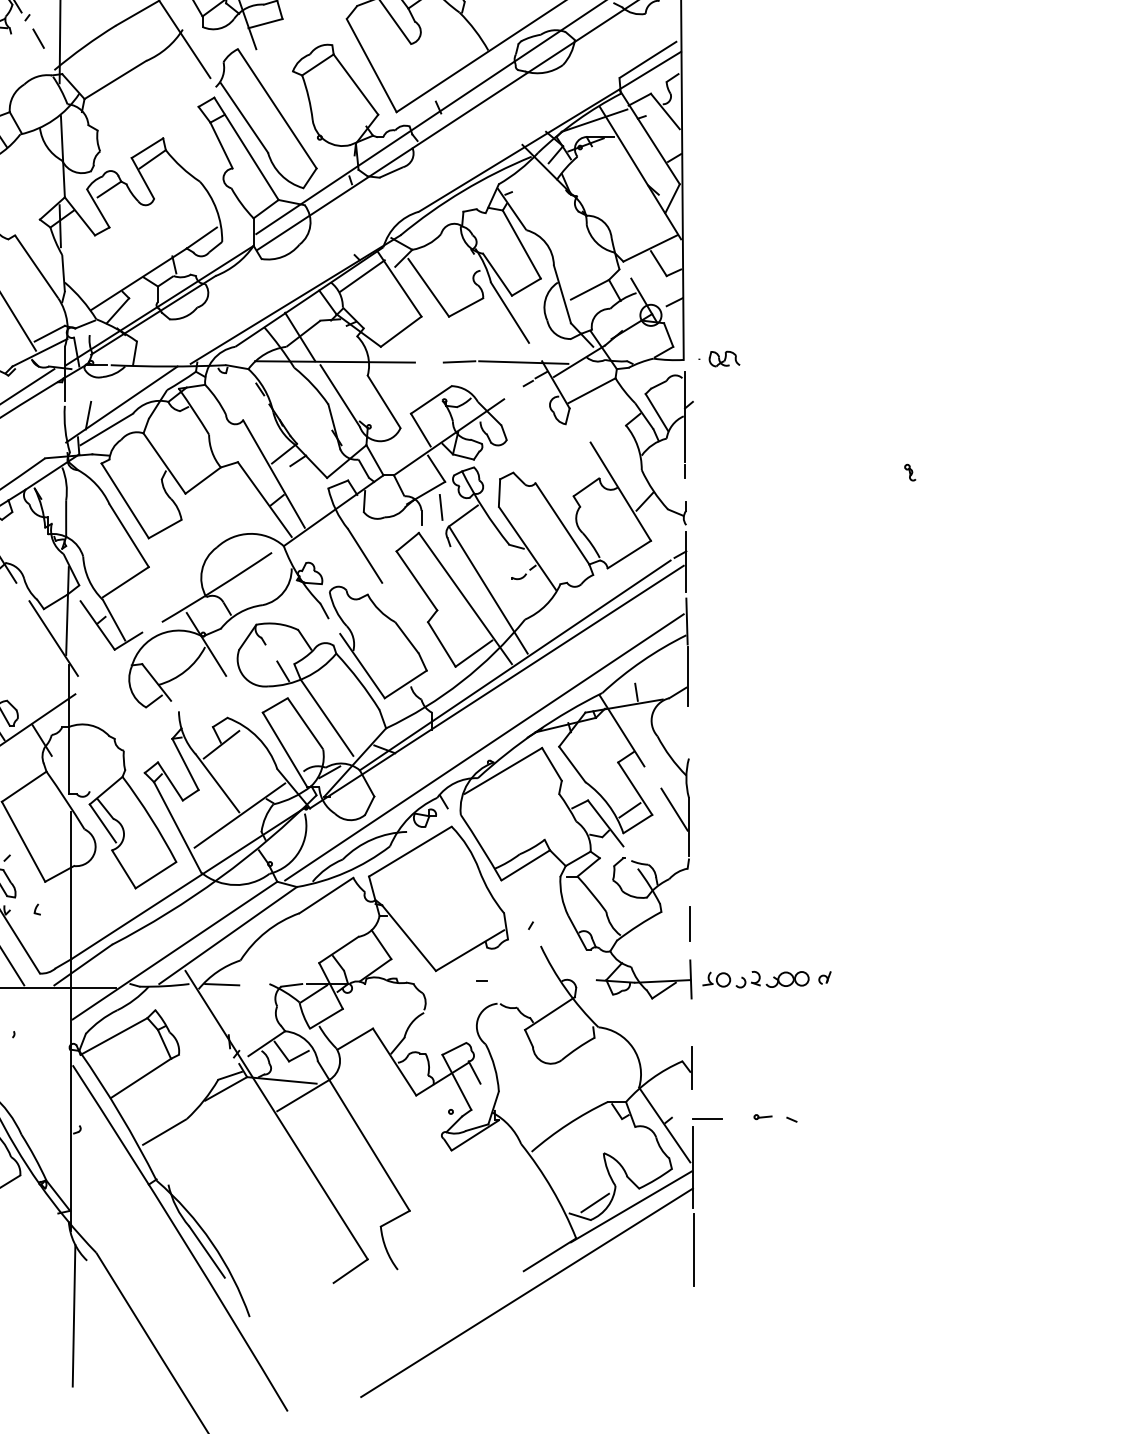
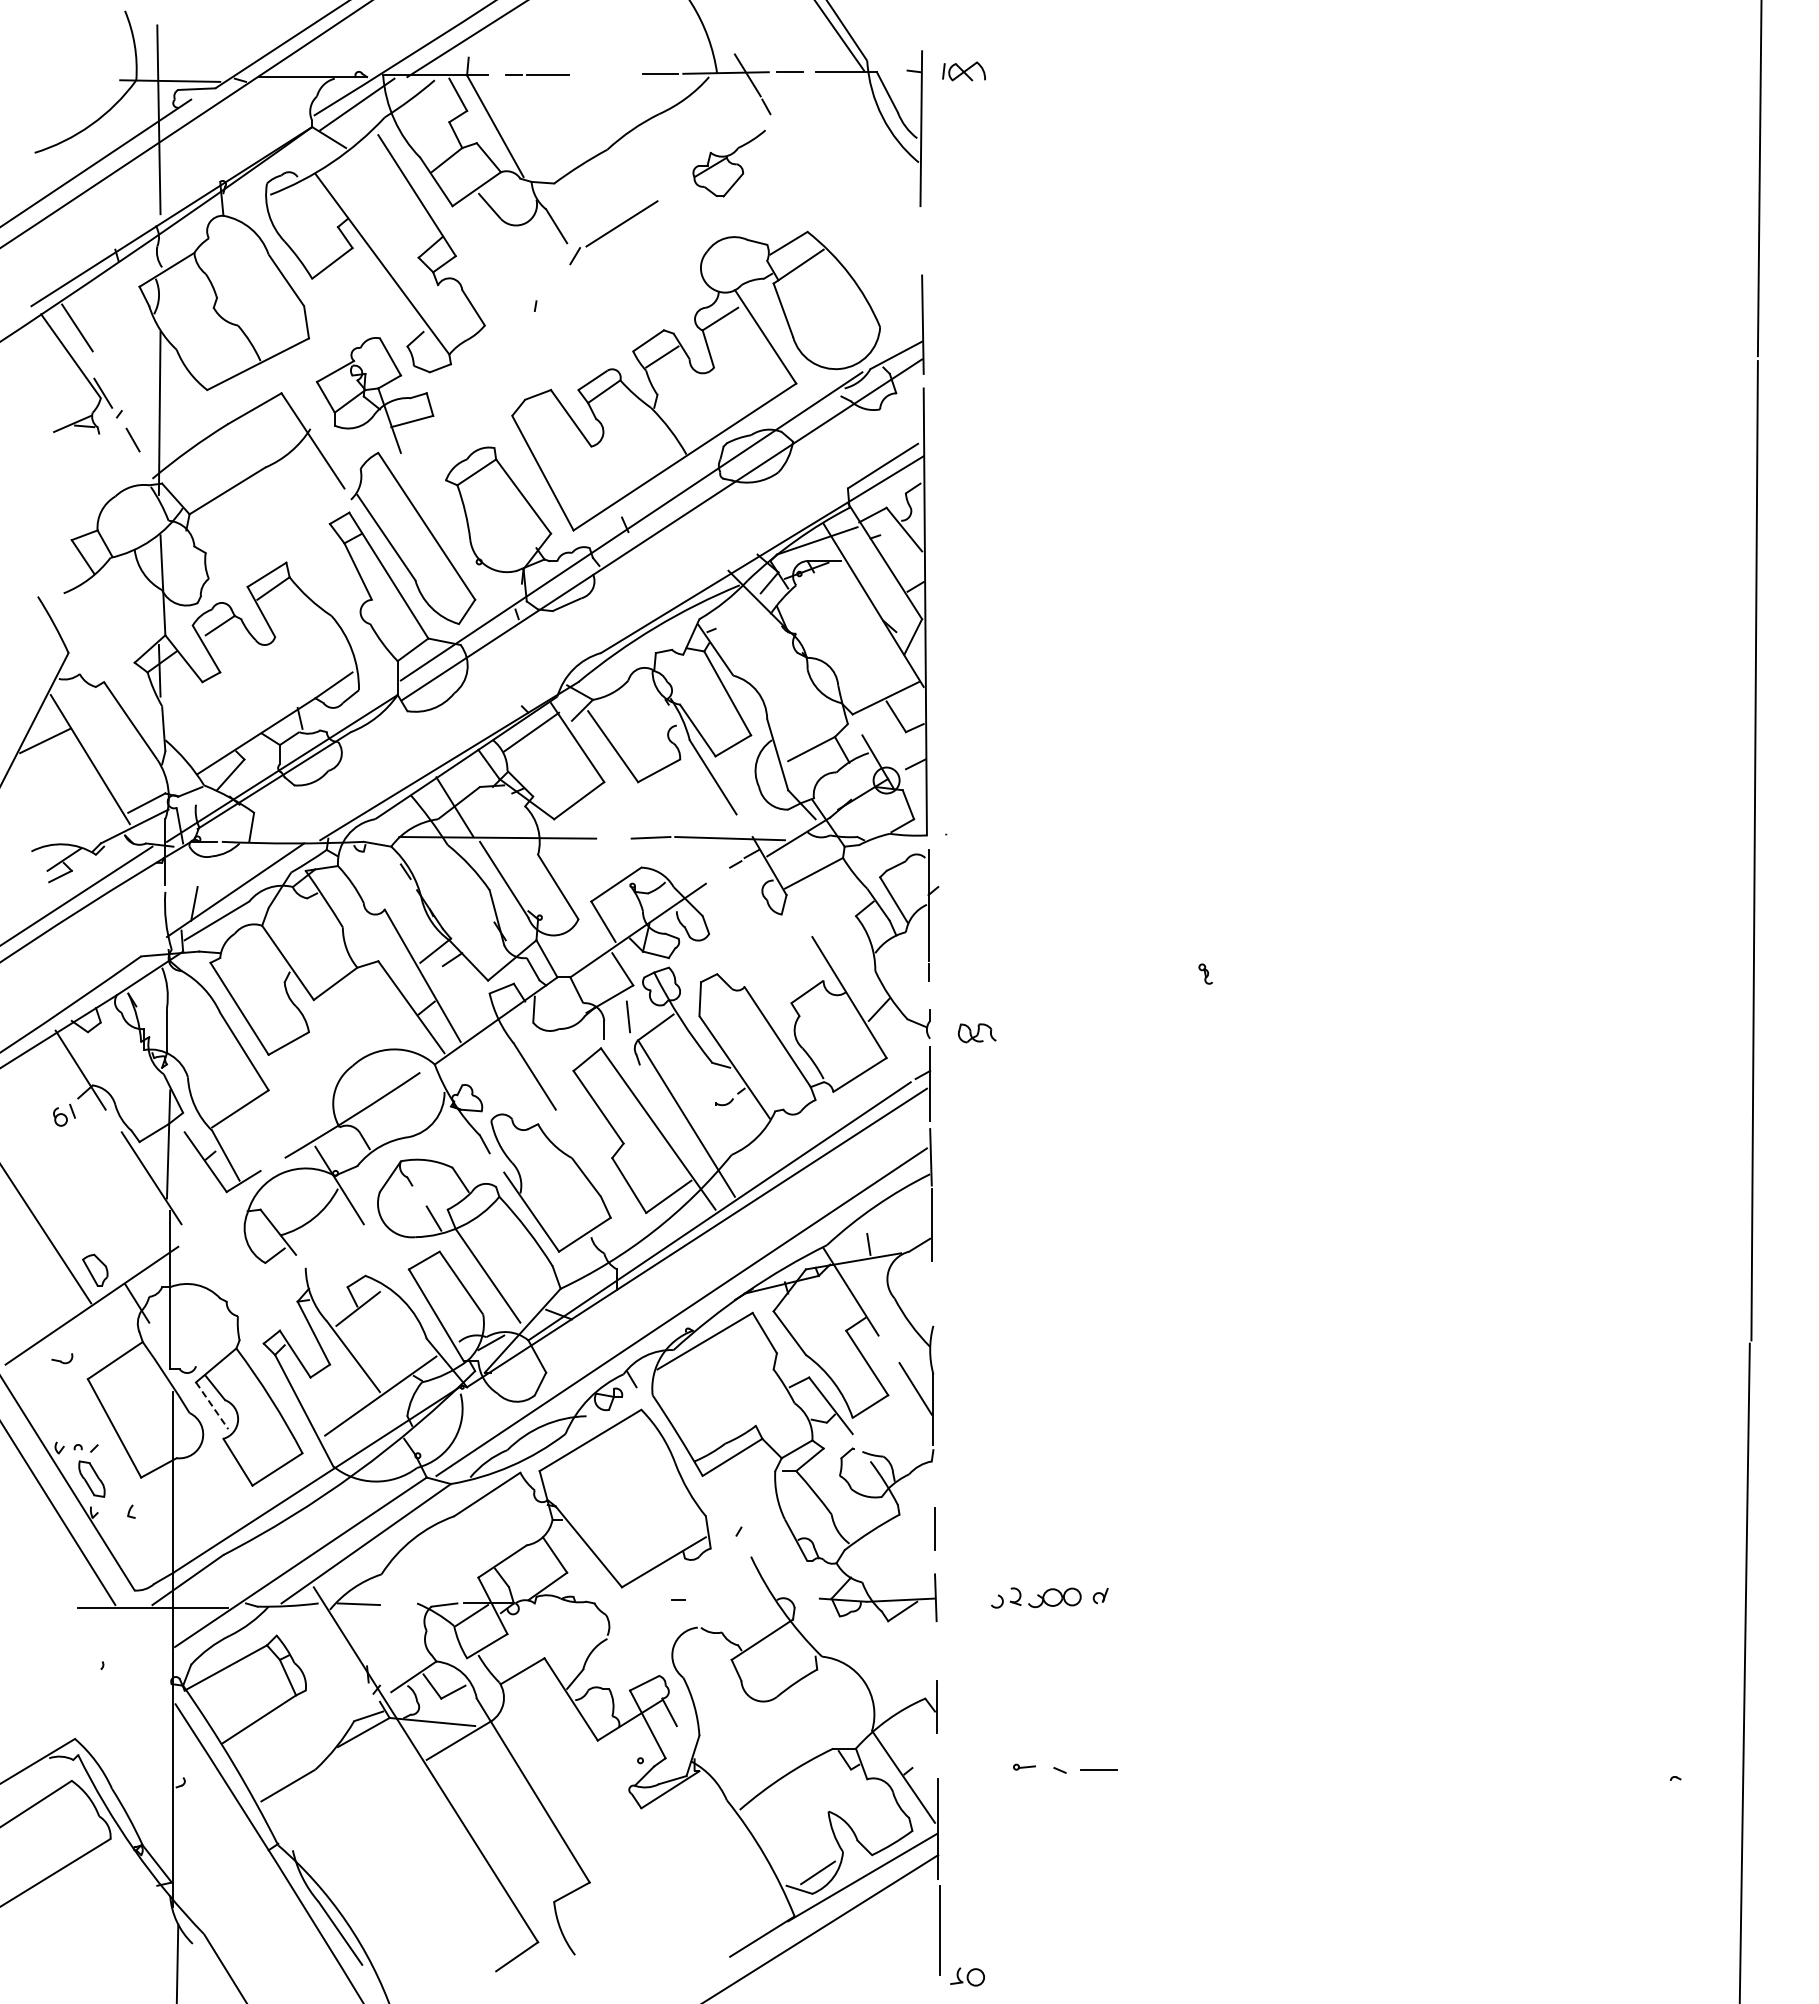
part: (724, 359) -> (977, 1033), moved
line: (629, 810) -> (860, 1389), removed
line: (103, 824) -> (212, 1406), solid -> dashed
part: (716, 979) -> (967, 1976), moved
line: (706, 1119) -> (1098, 1769), moved

